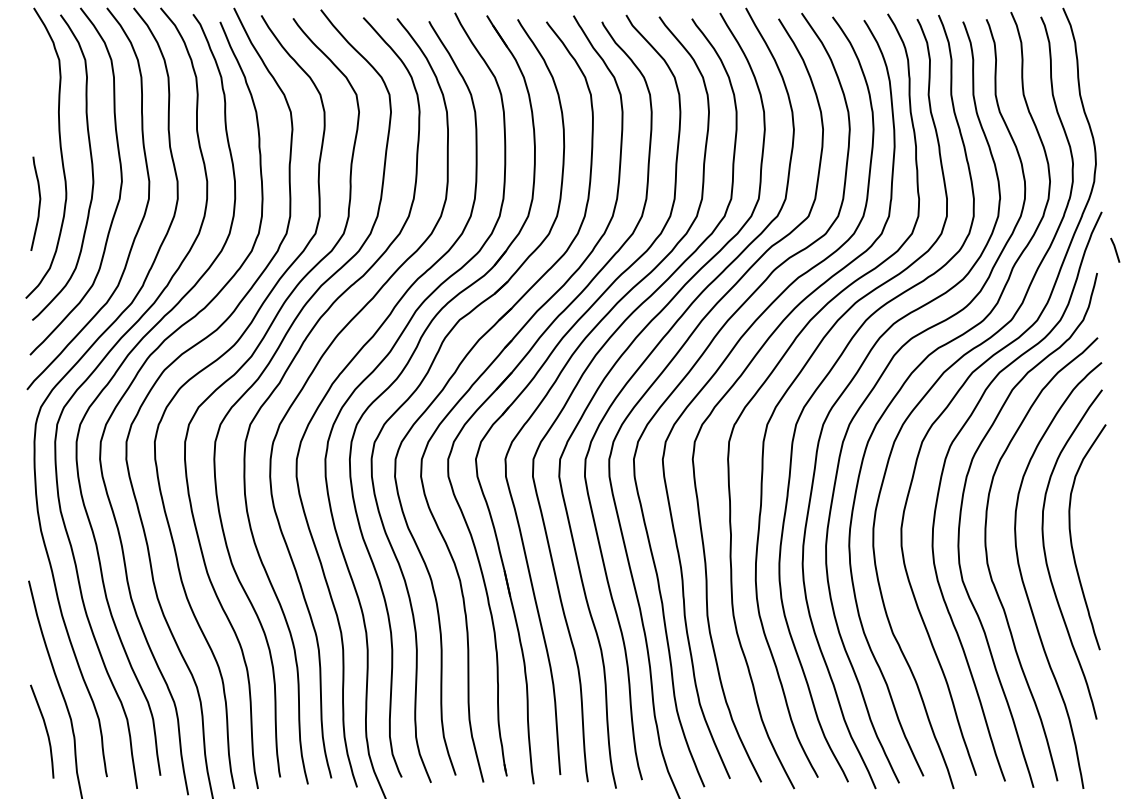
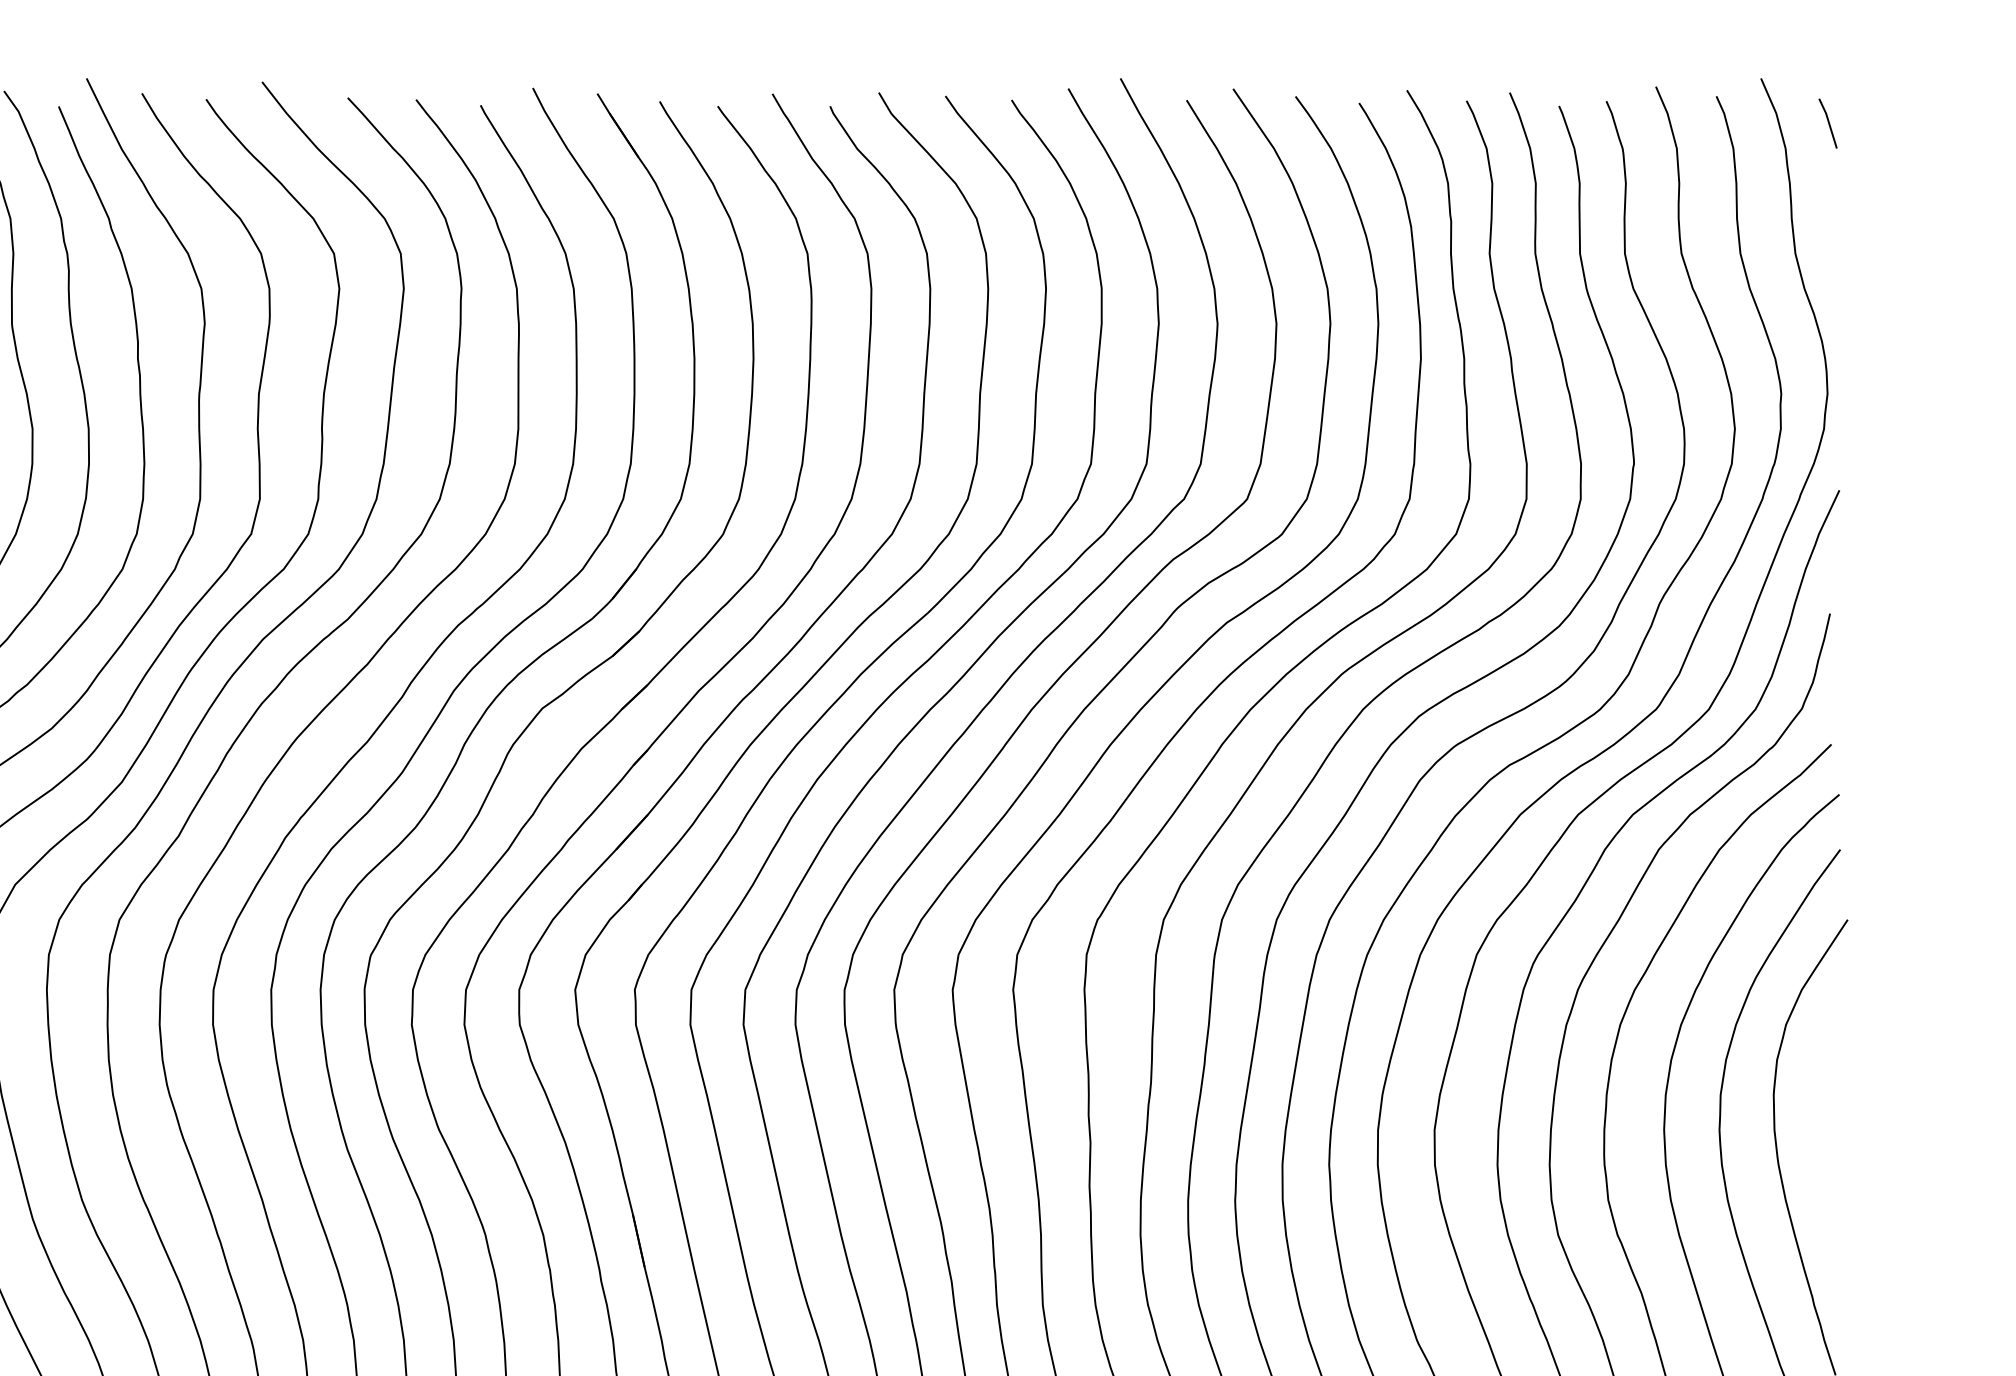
line: (1115, 249) -> (1828, 121), moved

